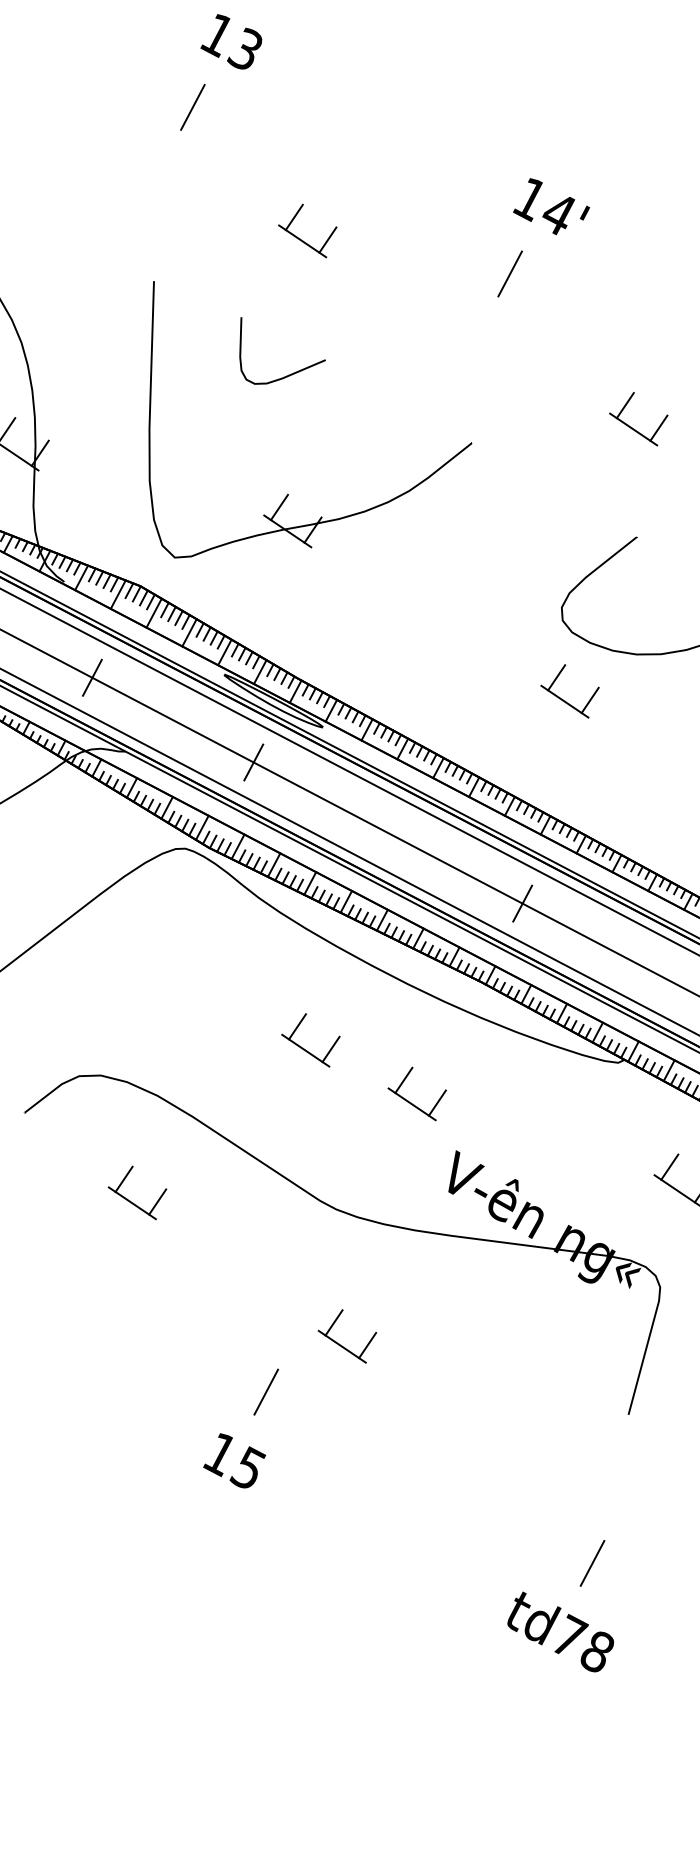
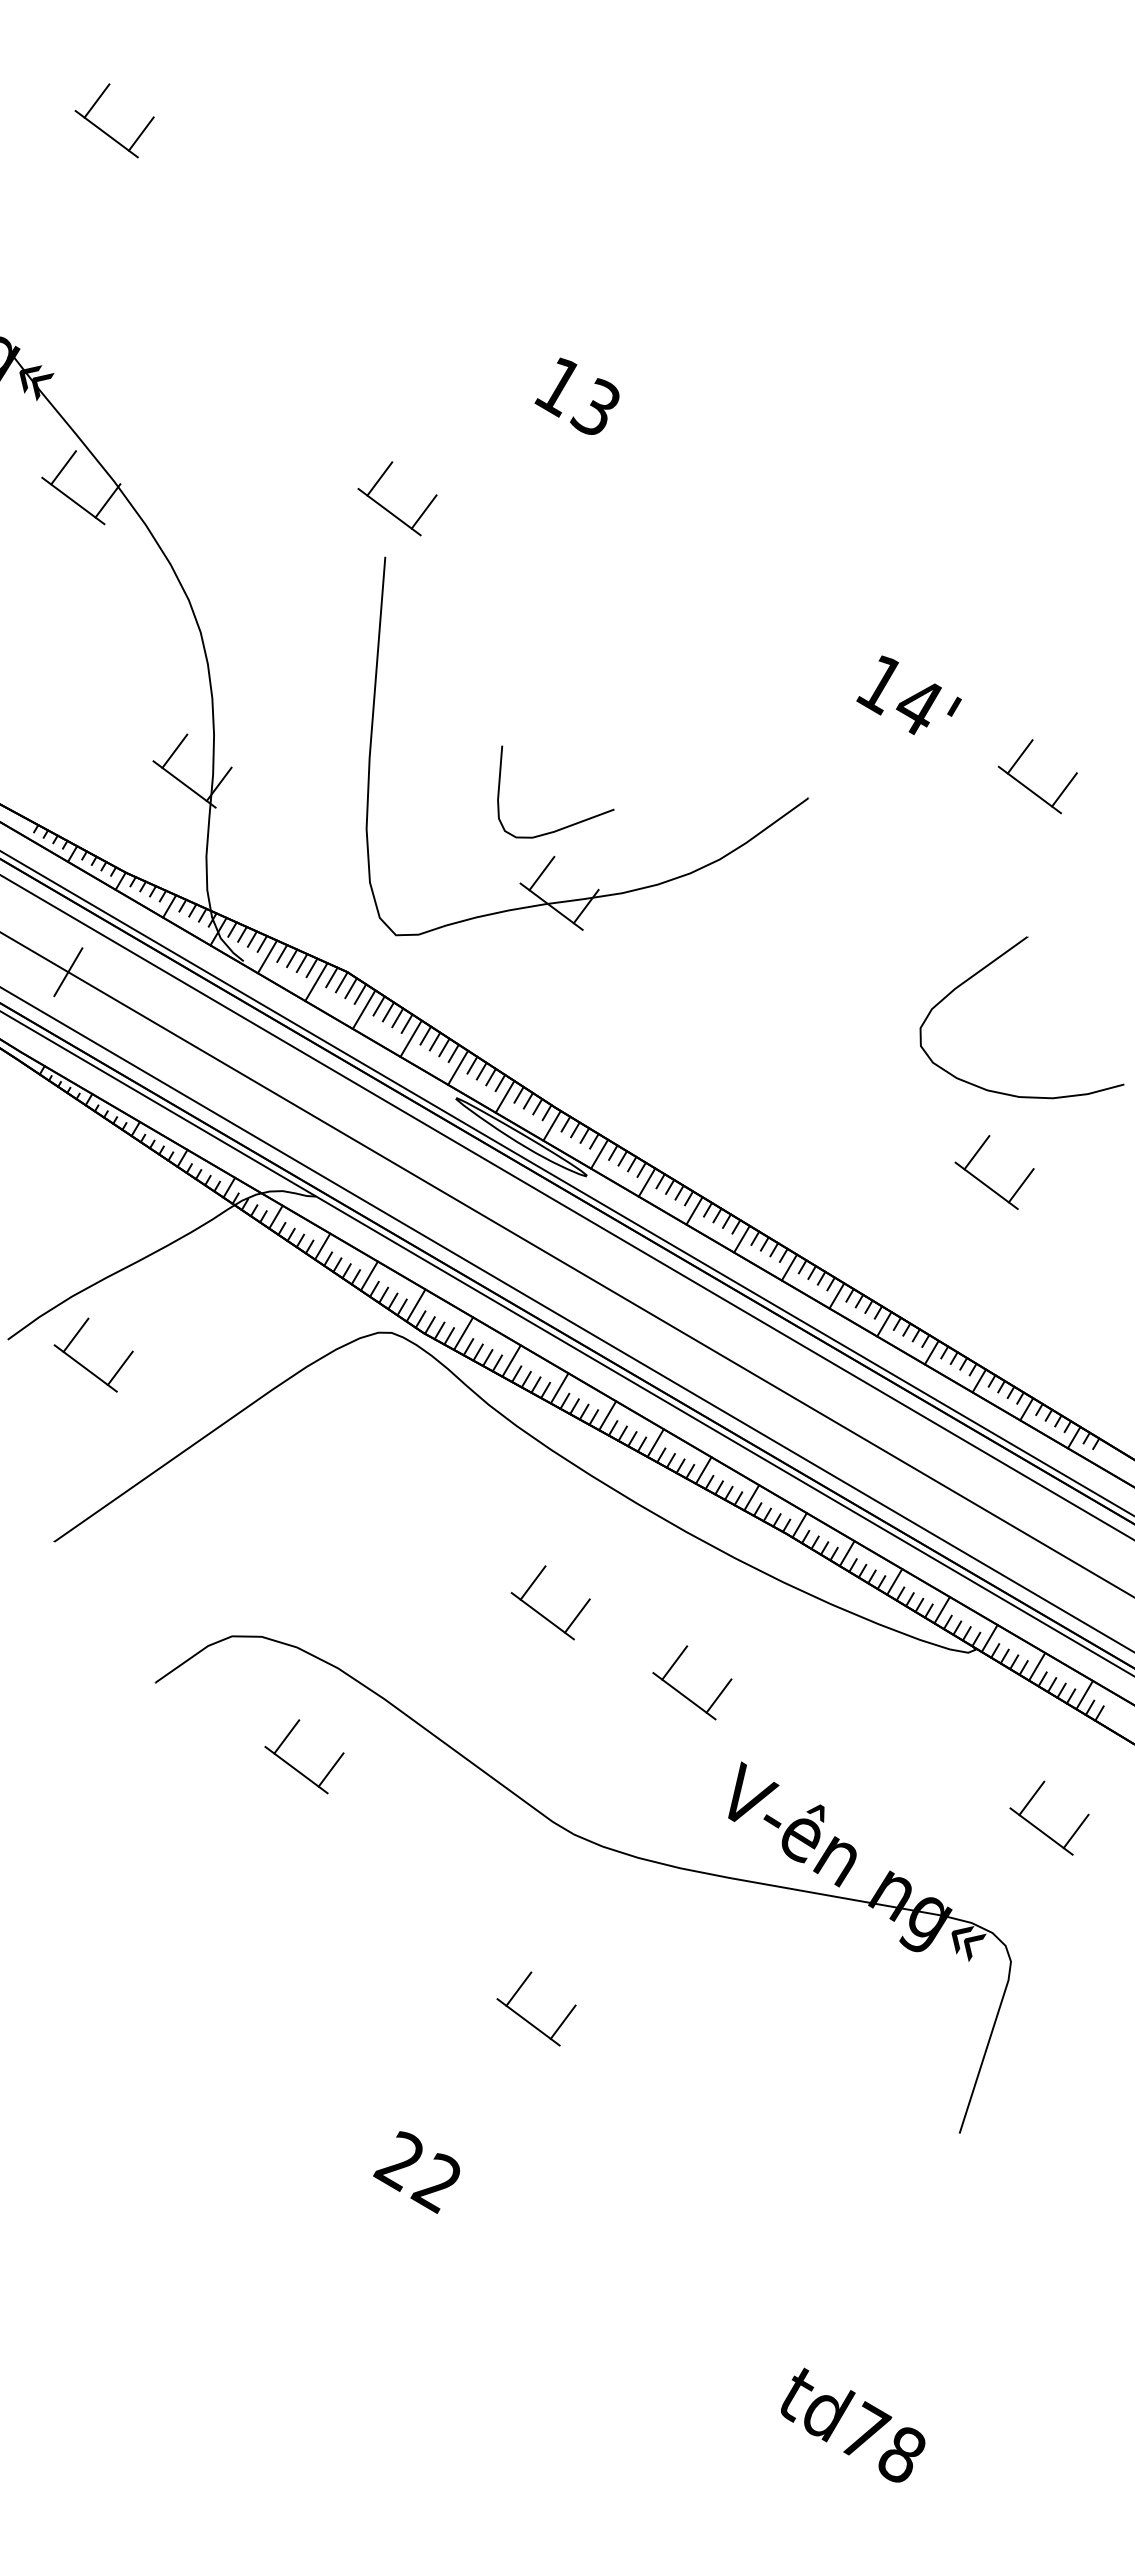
text: (230, 41) -> (576, 395), moved
line: (192, 107) -> (449, 322), removed
text: (550, 206) -> (908, 695), moved
part: (302, 240) -> (389, 510), moved
line: (510, 273) -> (871, 569), removed
curve: (291, 373) -> (567, 825), moved
line: (92, 677) -> (275, 1093), removed
part: (563, 700) -> (985, 1183), moved
line: (253, 762) -> (490, 1219), removed
line: (522, 903) -> (848, 1429), removed
part: (132, 1202) -> (296, 1768), moved
part: (342, 1346) -> (529, 2021), moved
line: (265, 1392) -> (466, 2079), removed
text: (233, 1462) -> (417, 2172), 15 -> 22
line: (592, 1563) -> (900, 2333), removed

